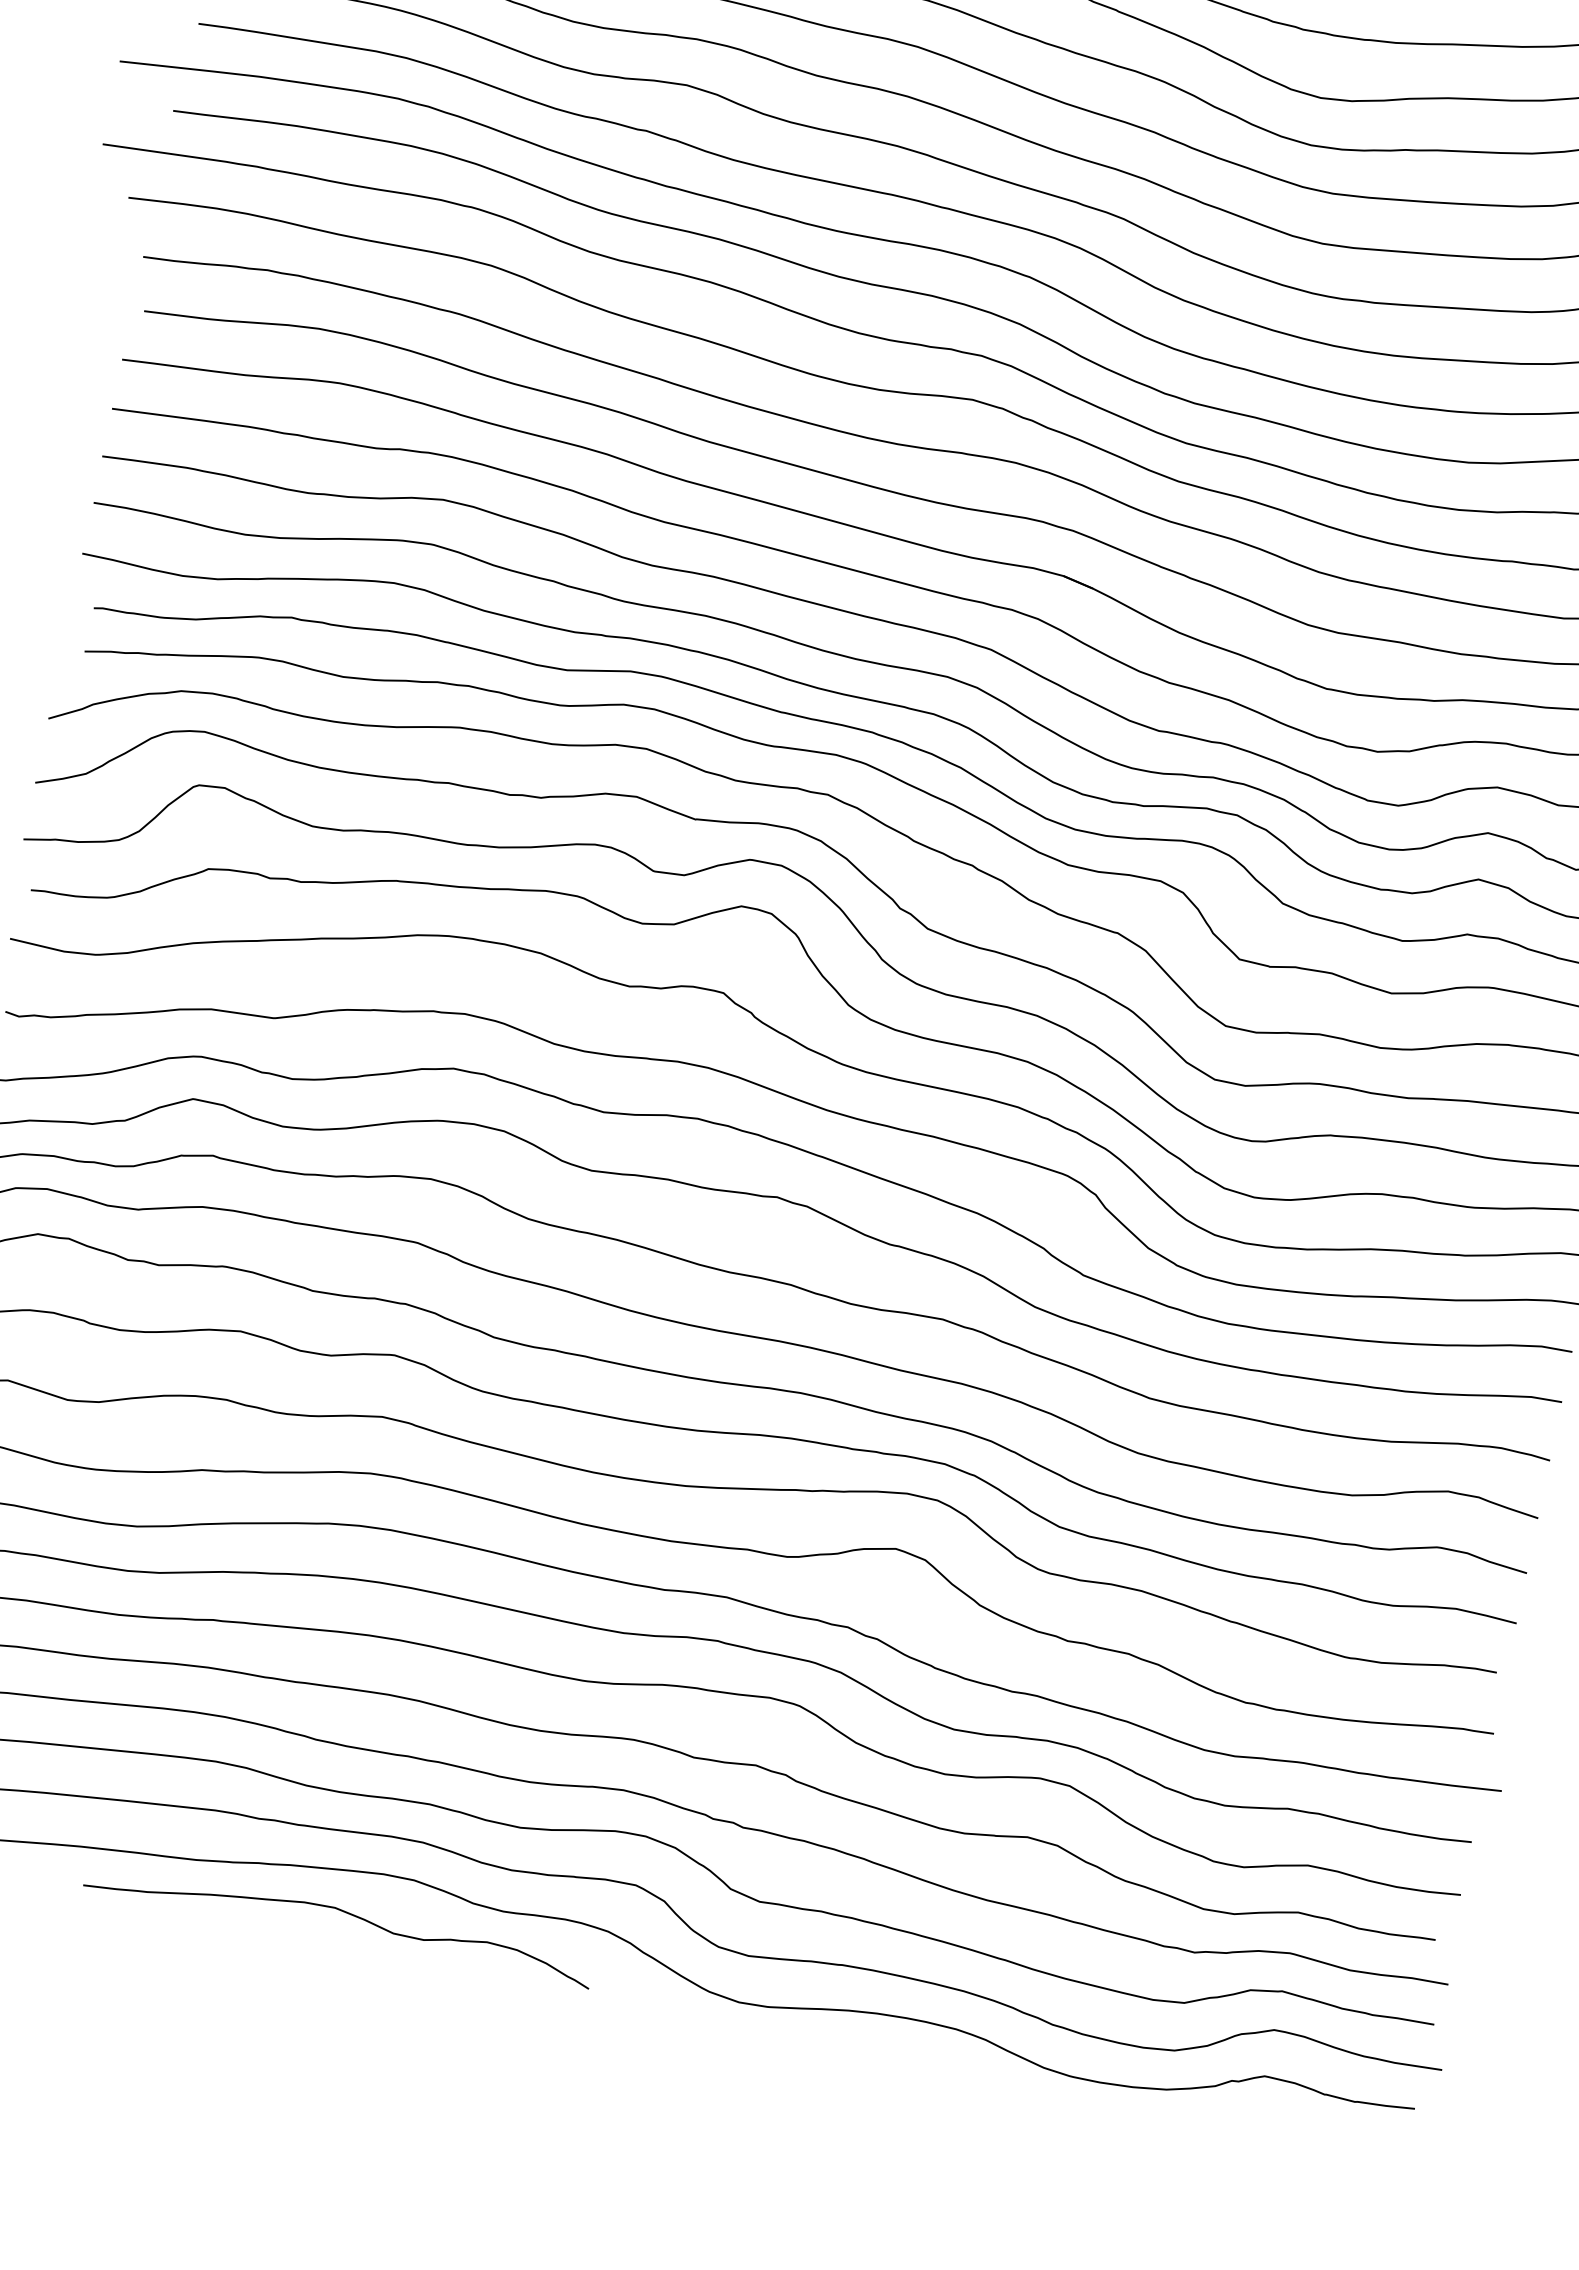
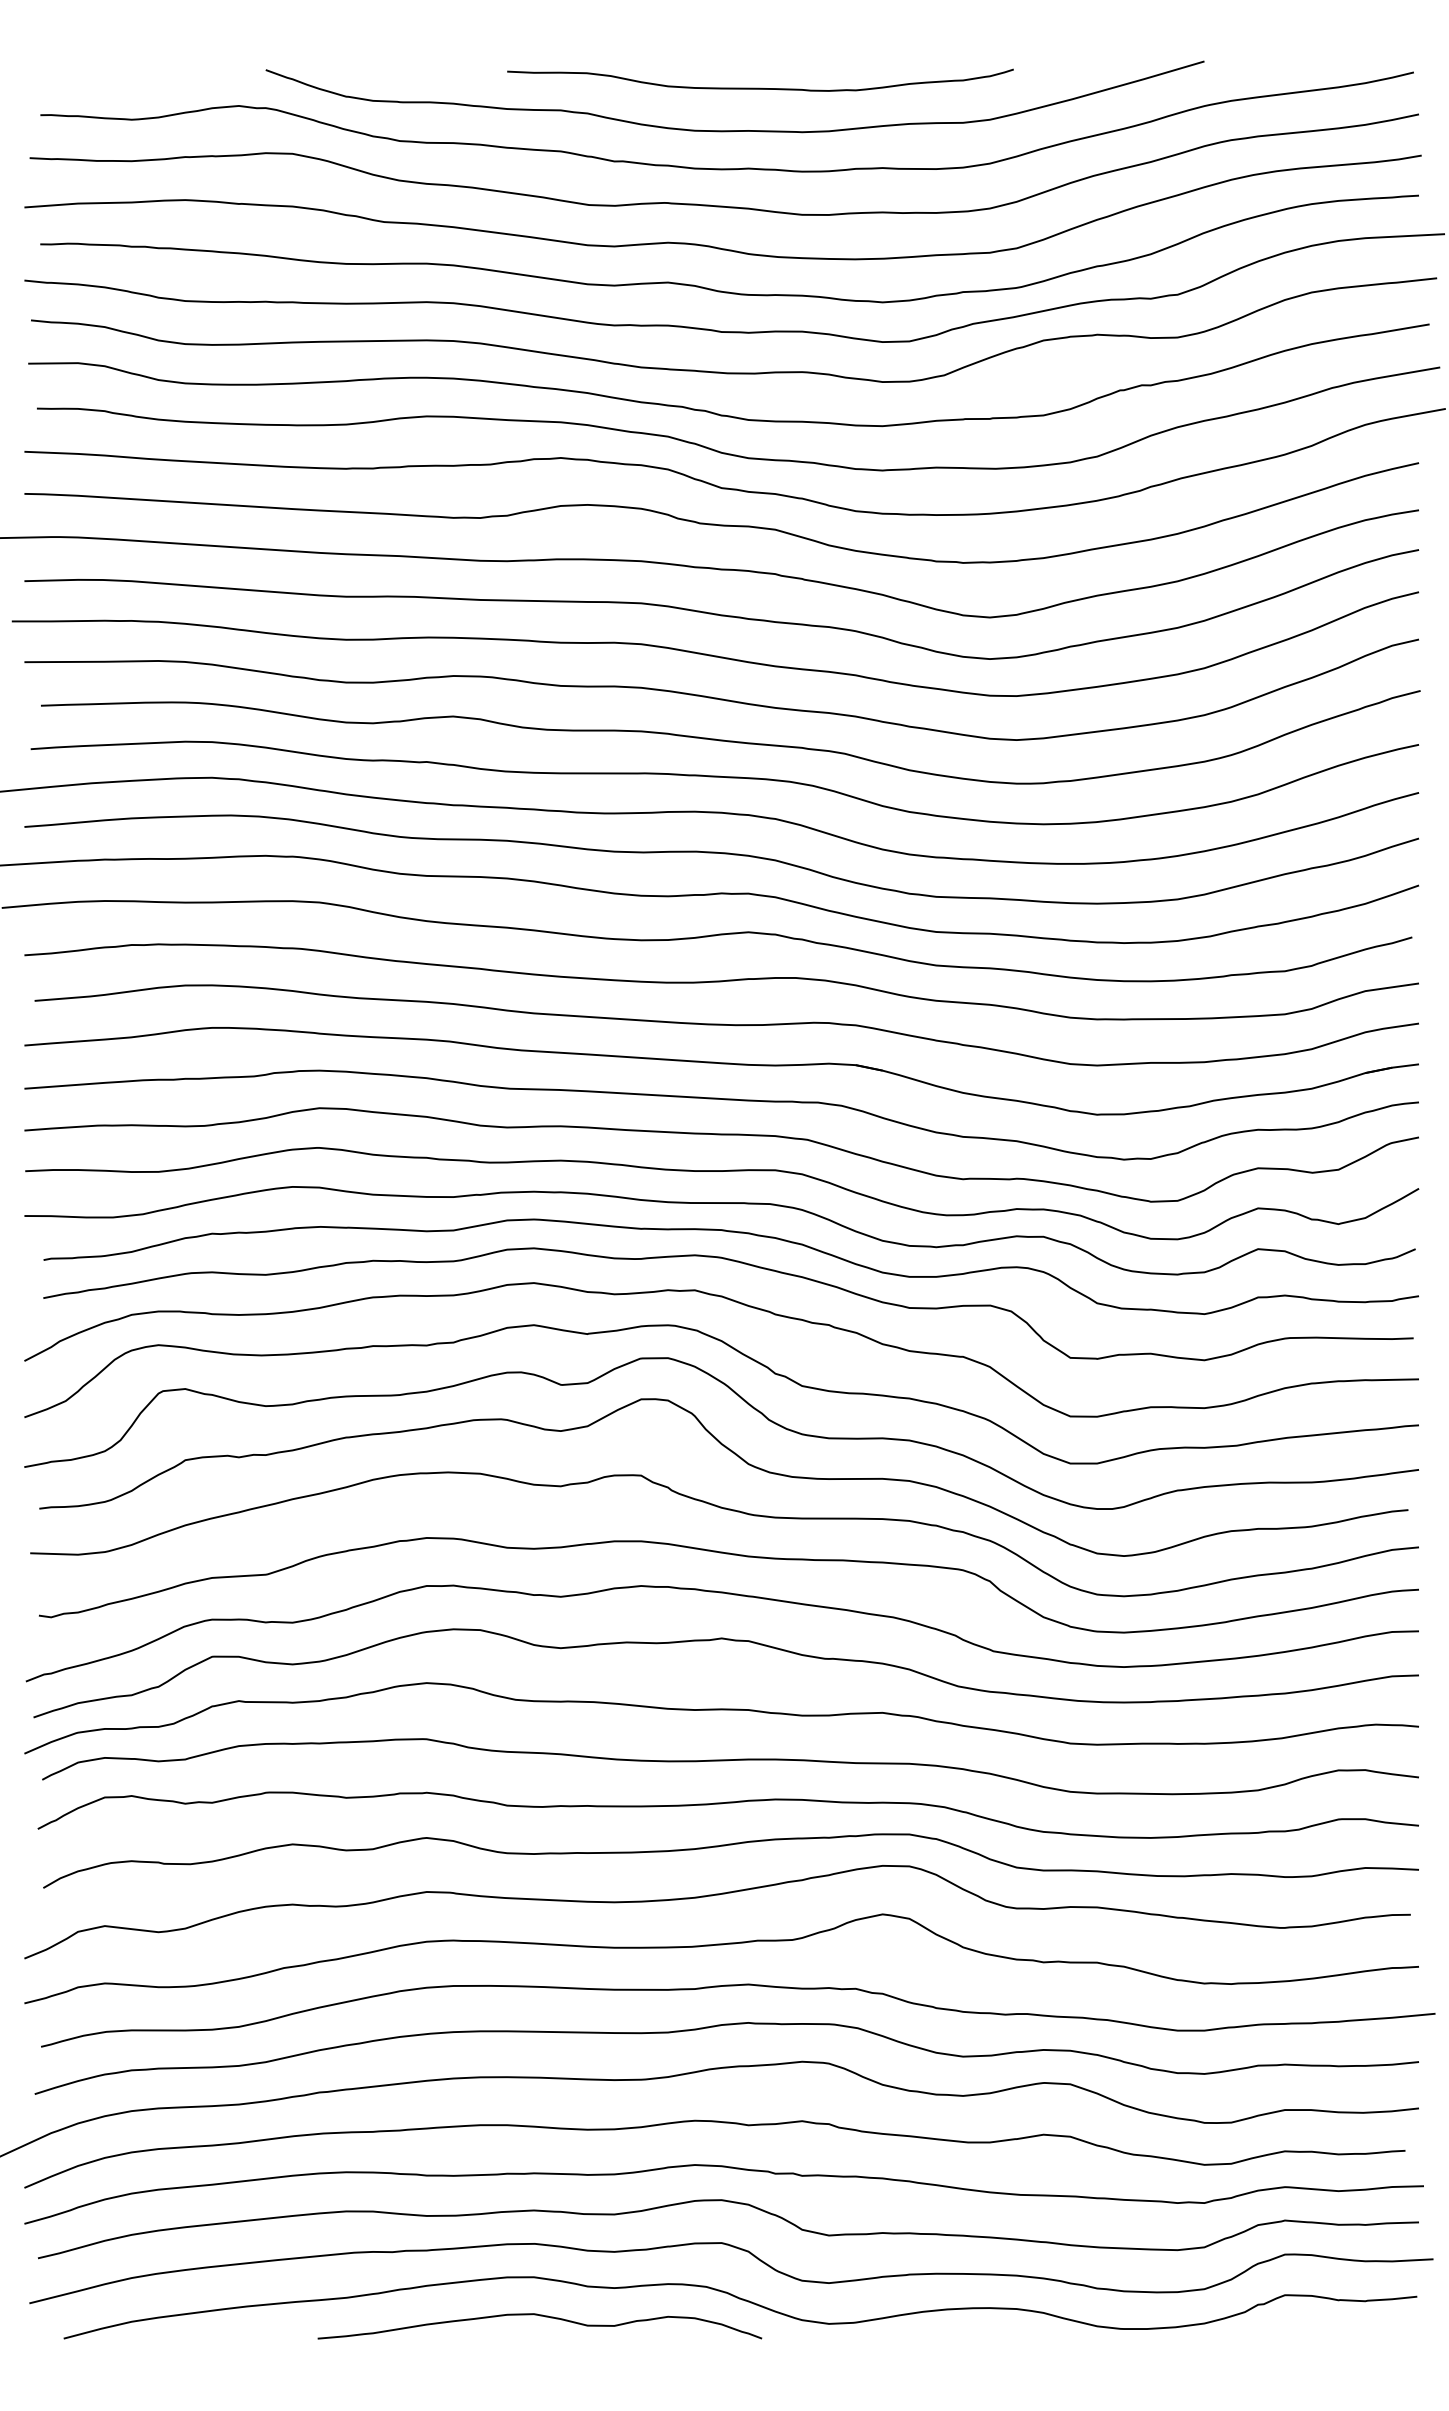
curve: (340, 1911) -> (539, 2316), moved

